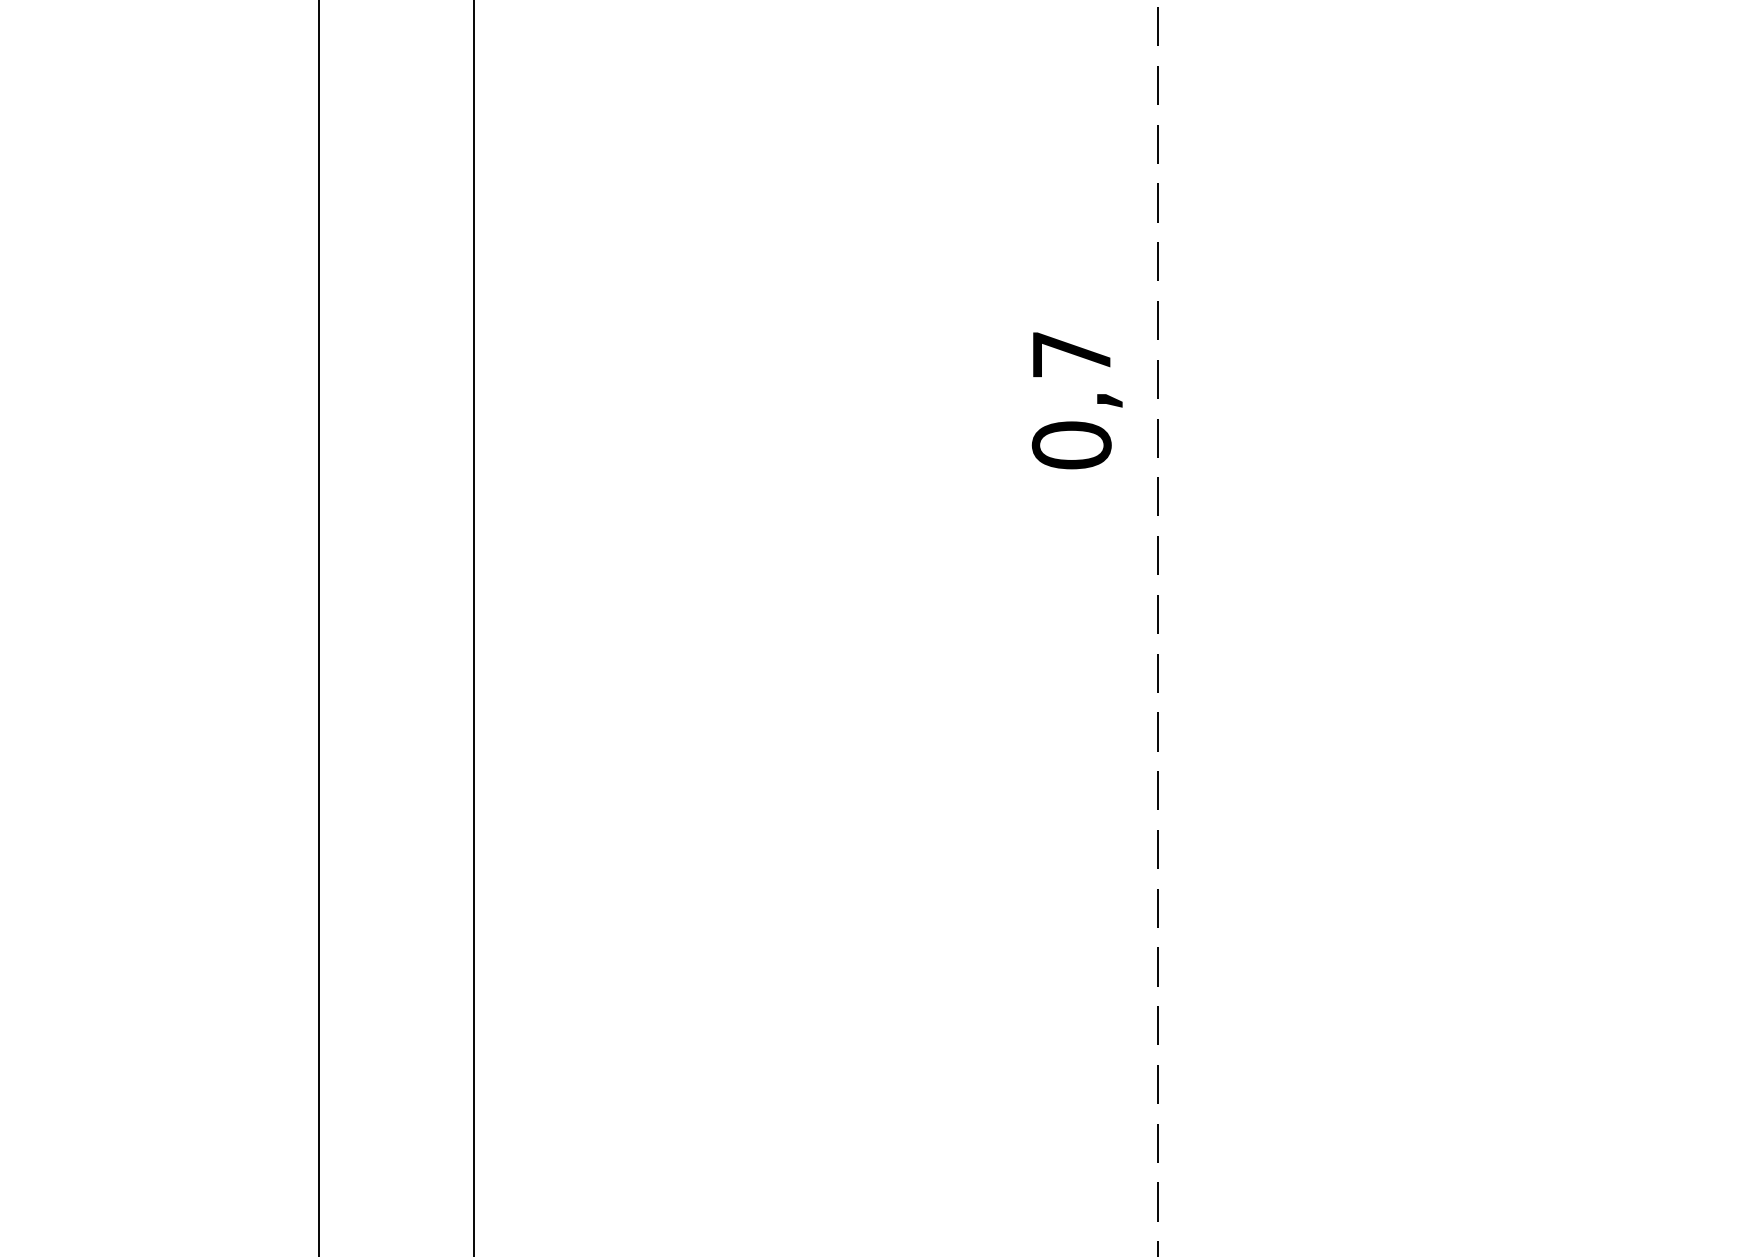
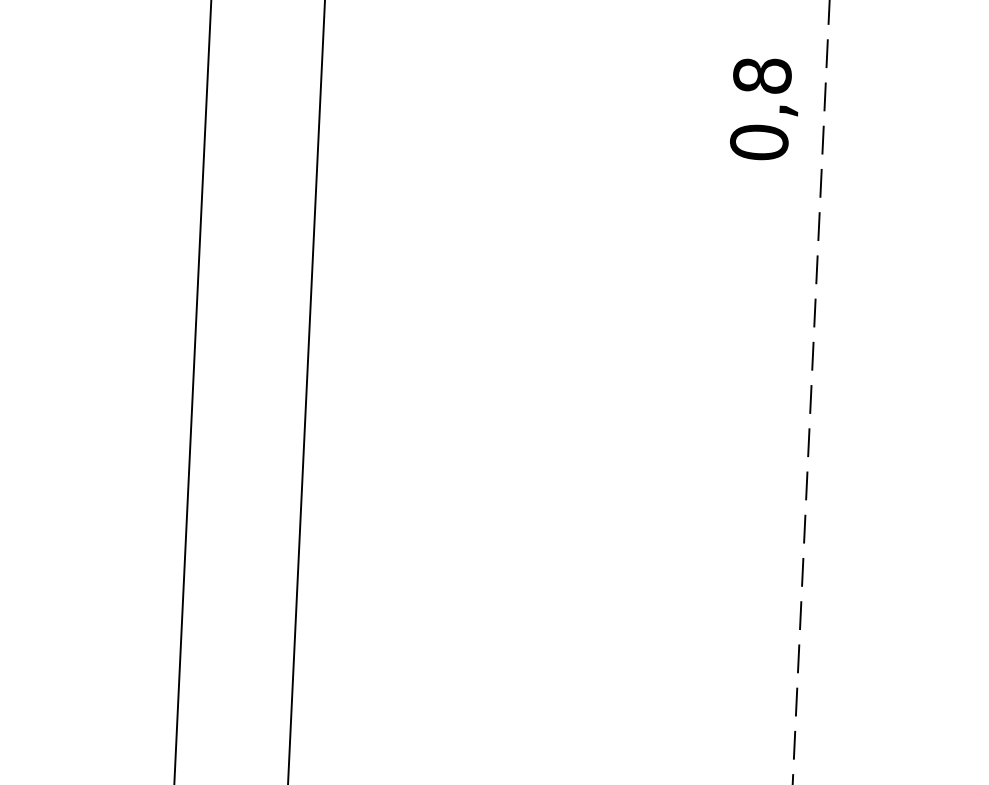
text: (1071, 354) -> (762, 75), 0,7 -> 0,8

